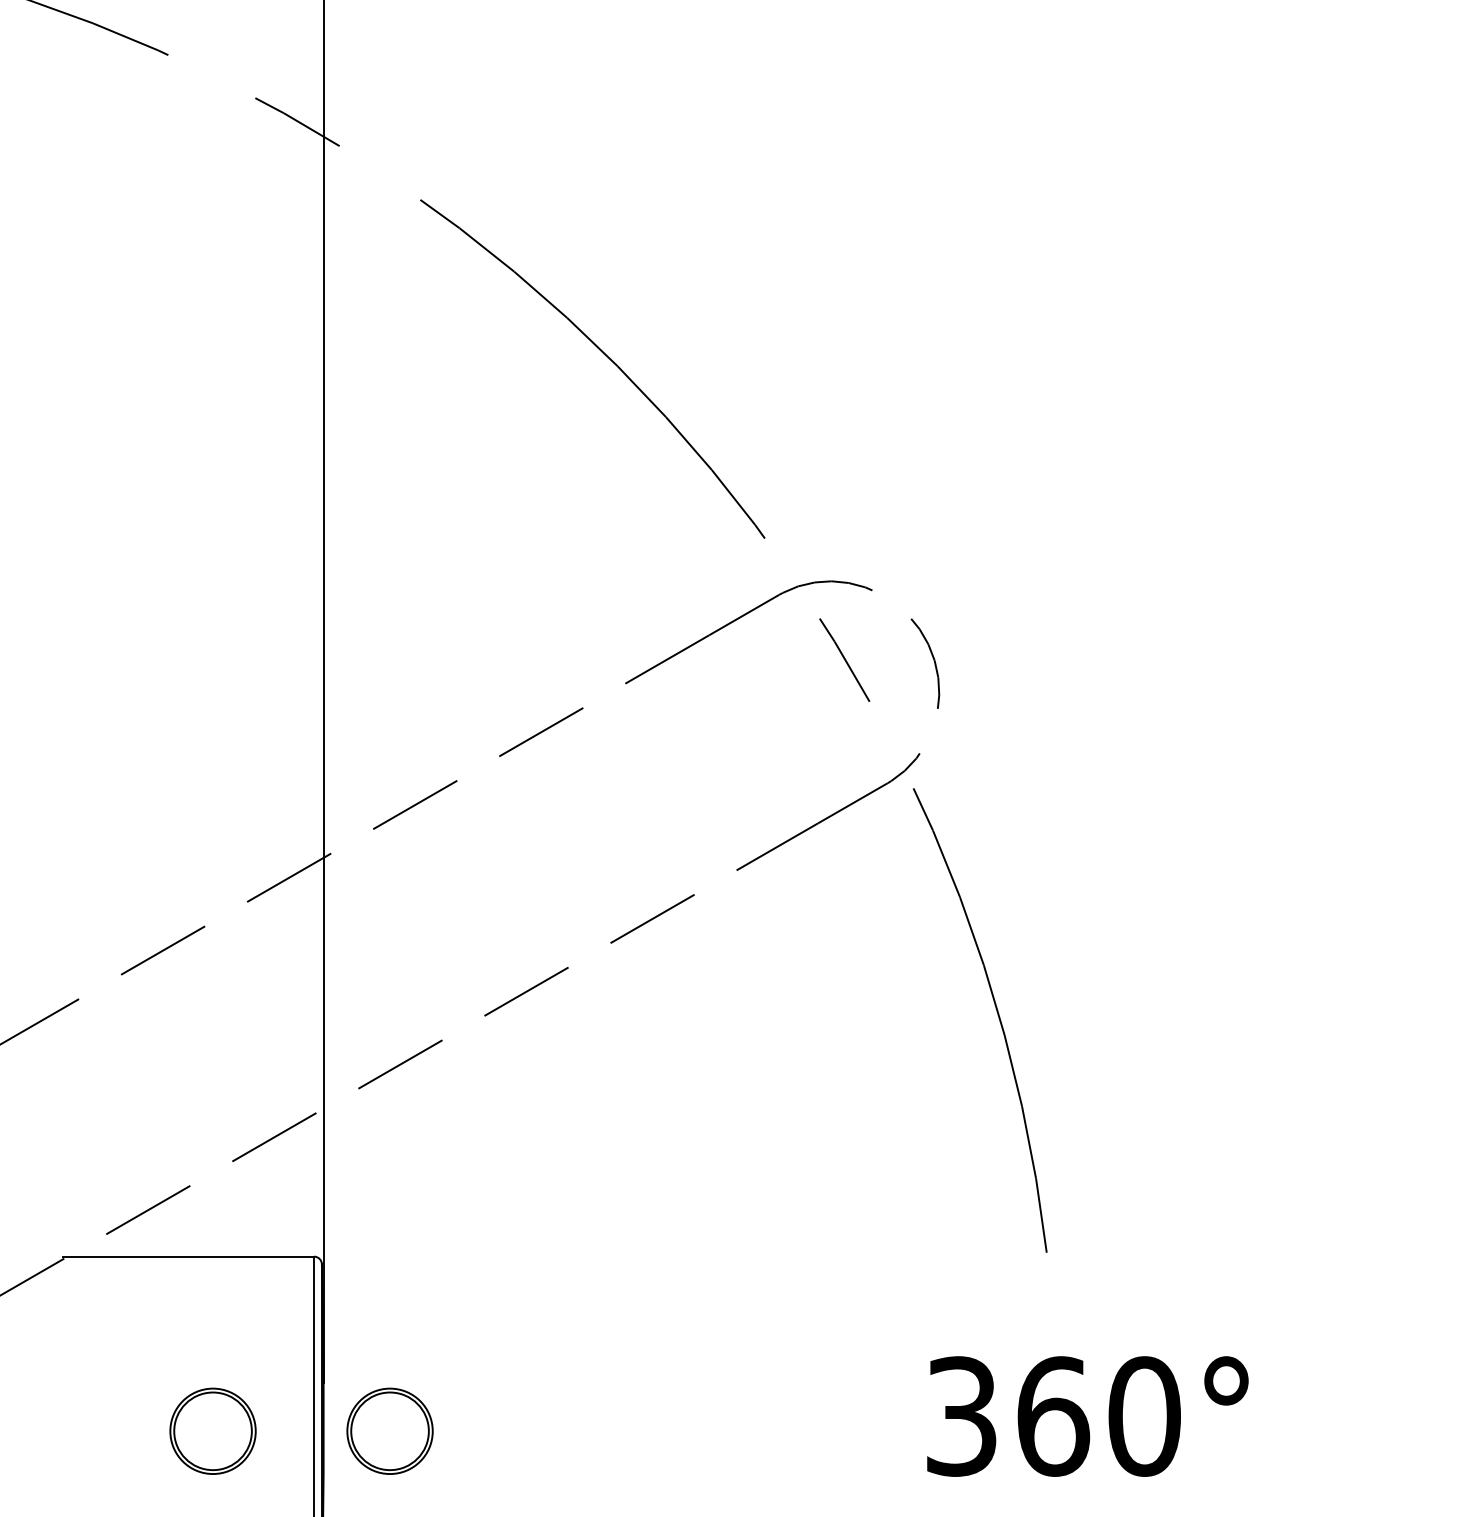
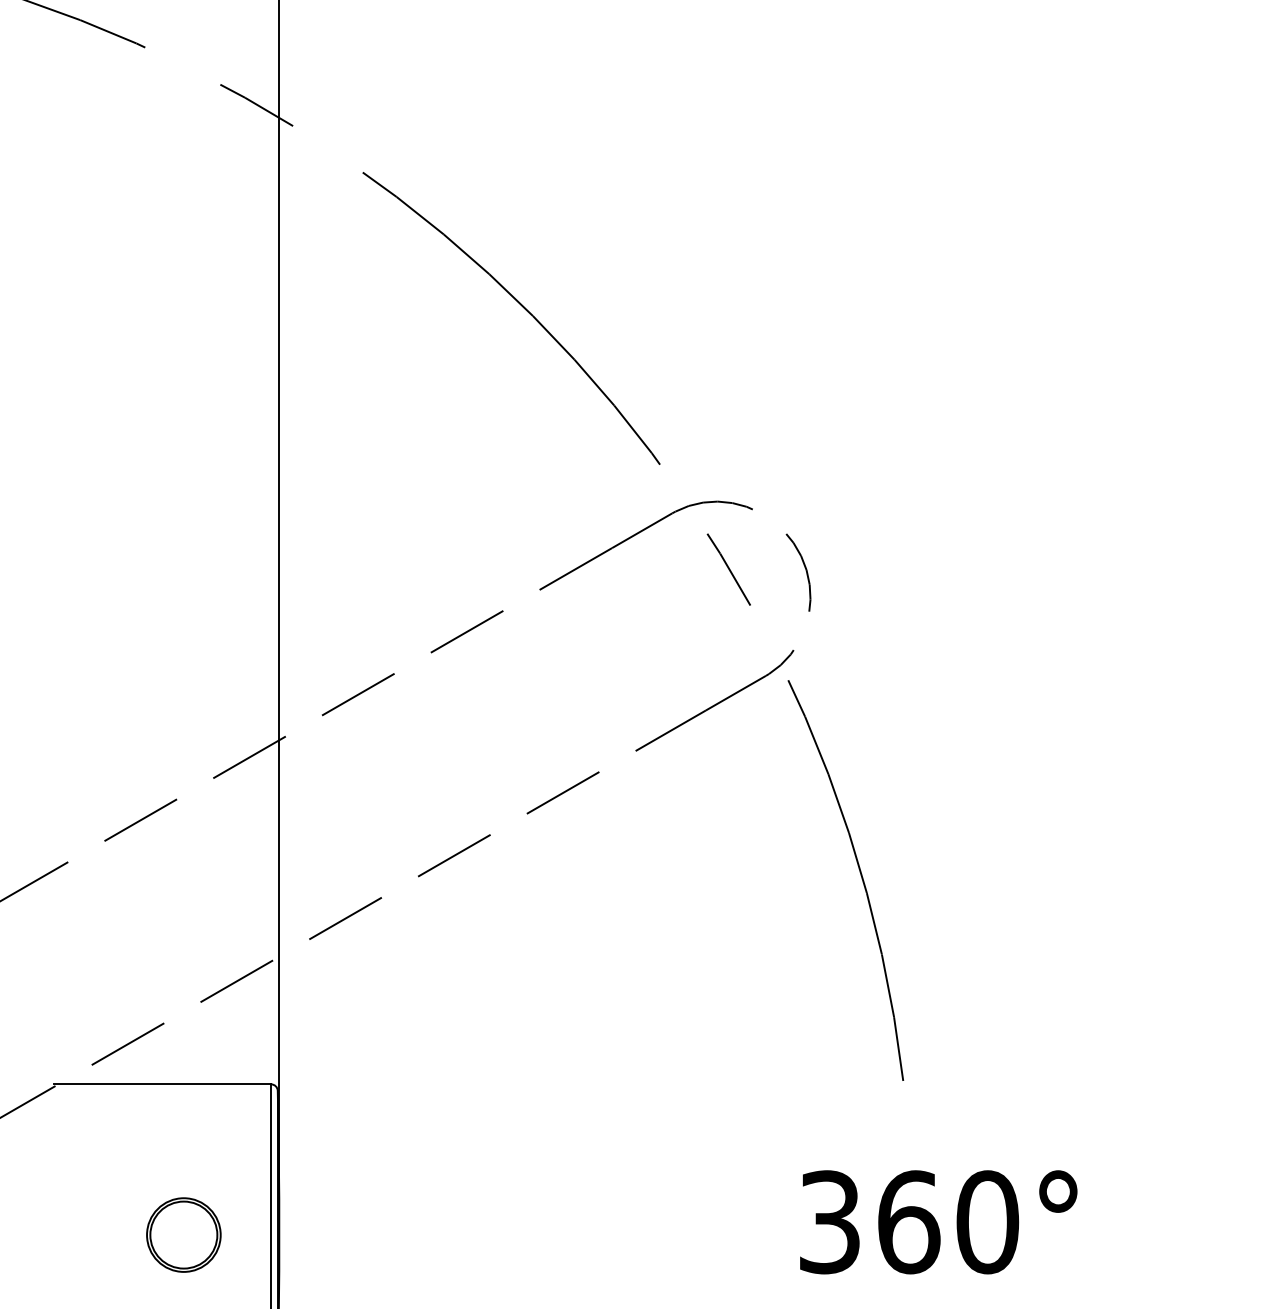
part: (389, 1430) -> (336, 1234), removed

